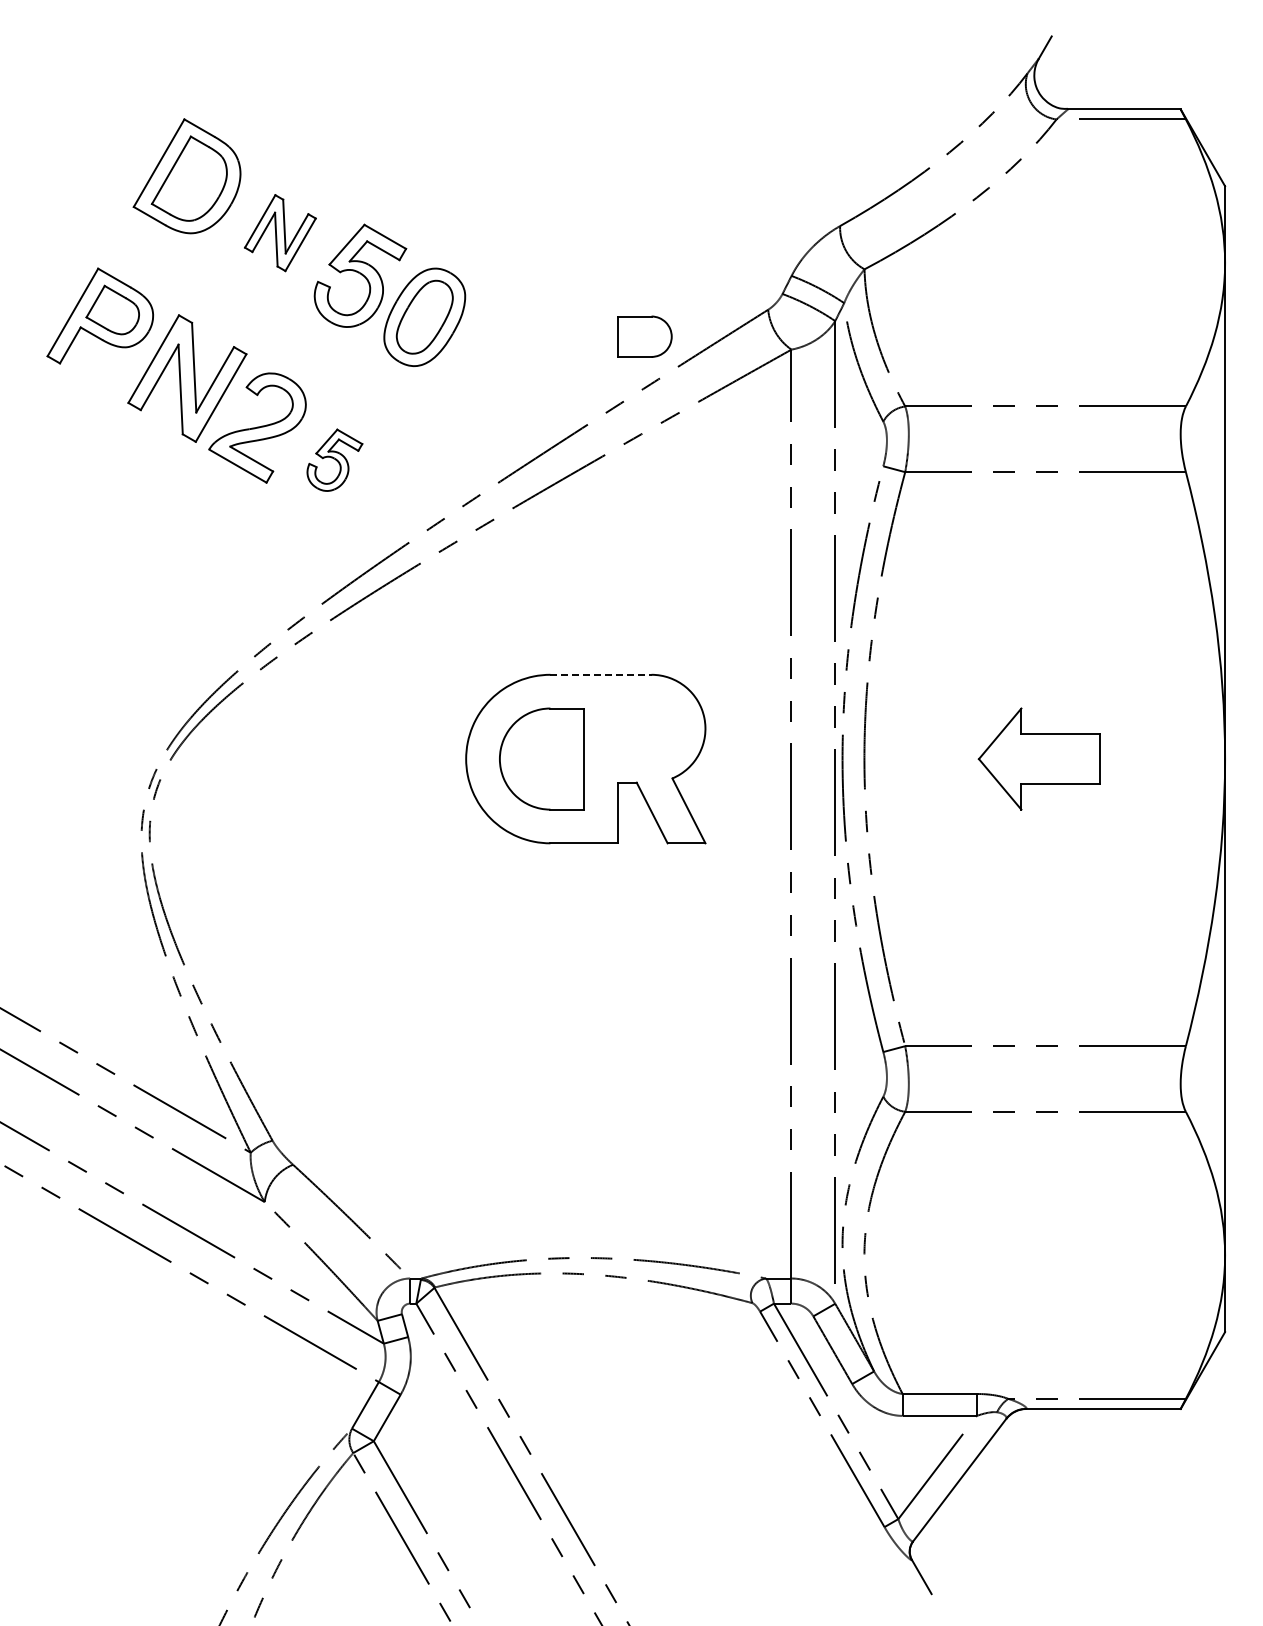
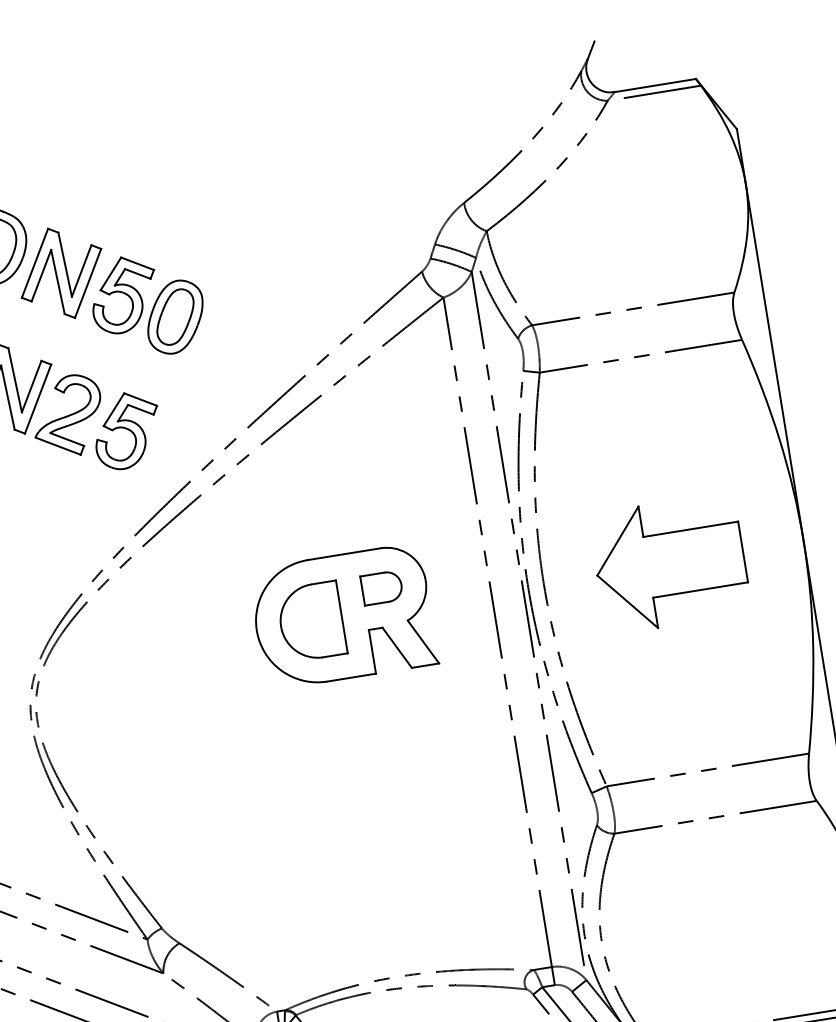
part: (280, 232) -> (61, 272), size x1.67
part: (644, 336) -> (381, 587), moved
part: (334, 460) -> (127, 430), size x1.67
line: (600, 674) -> (343, 554), dashed -> solid
part: (1039, 758) -> (669, 563), size x1.67

